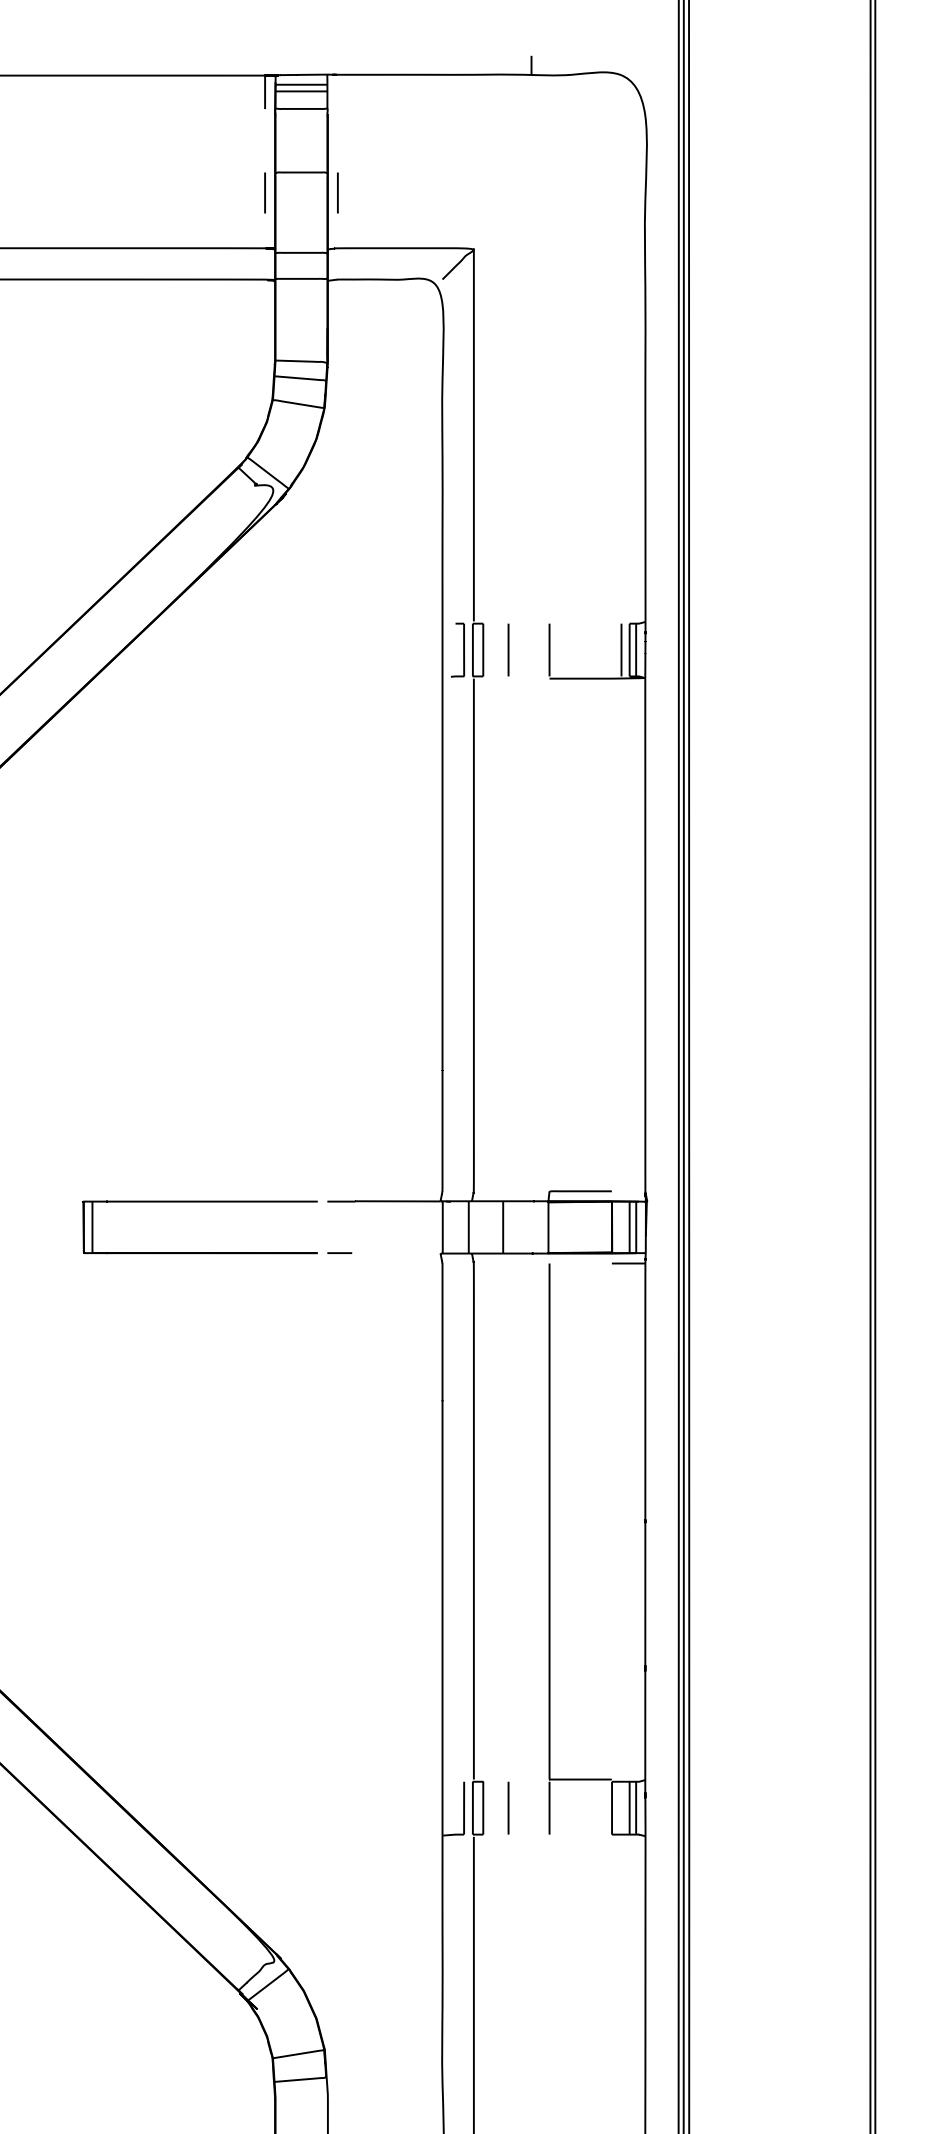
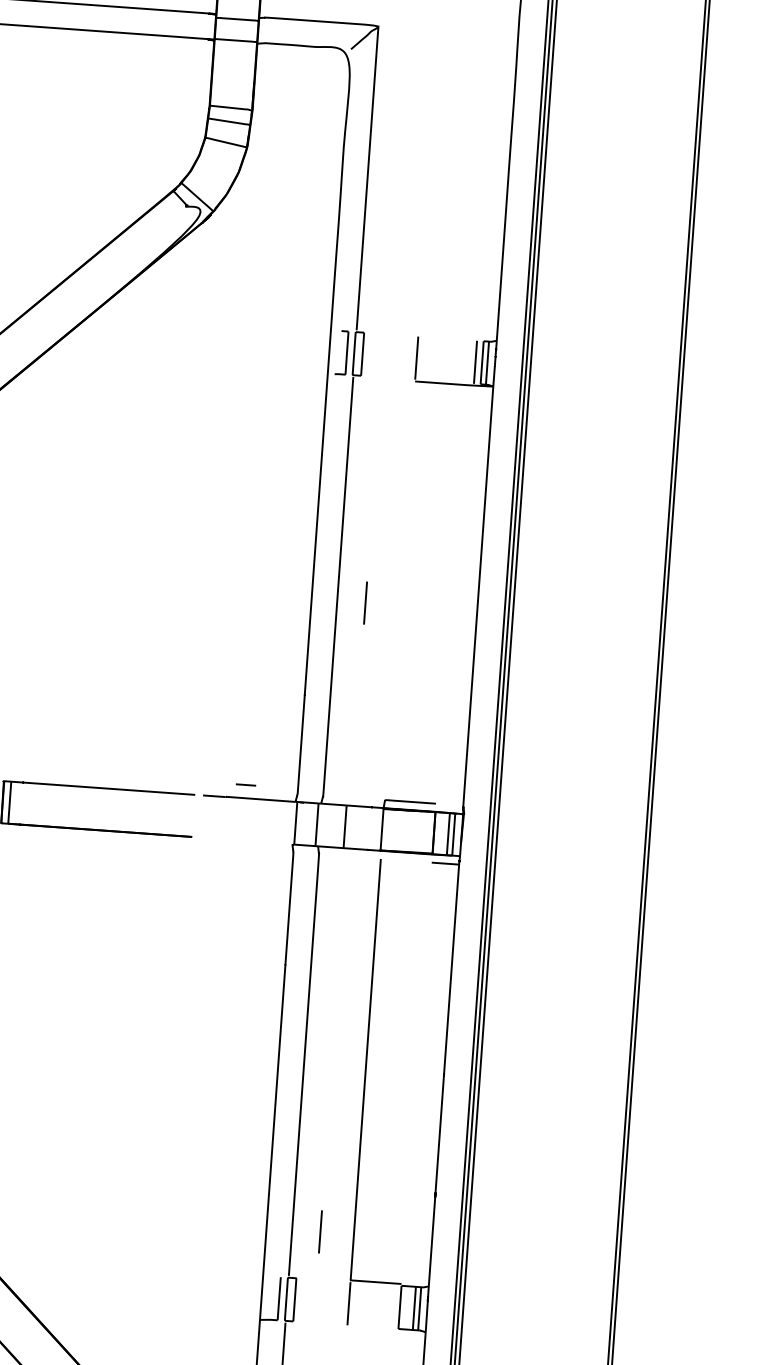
line: (508, 649) -> (365, 602), moved
line: (339, 1252) -> (245, 784), moved
line: (508, 1807) -> (320, 1231), moved

